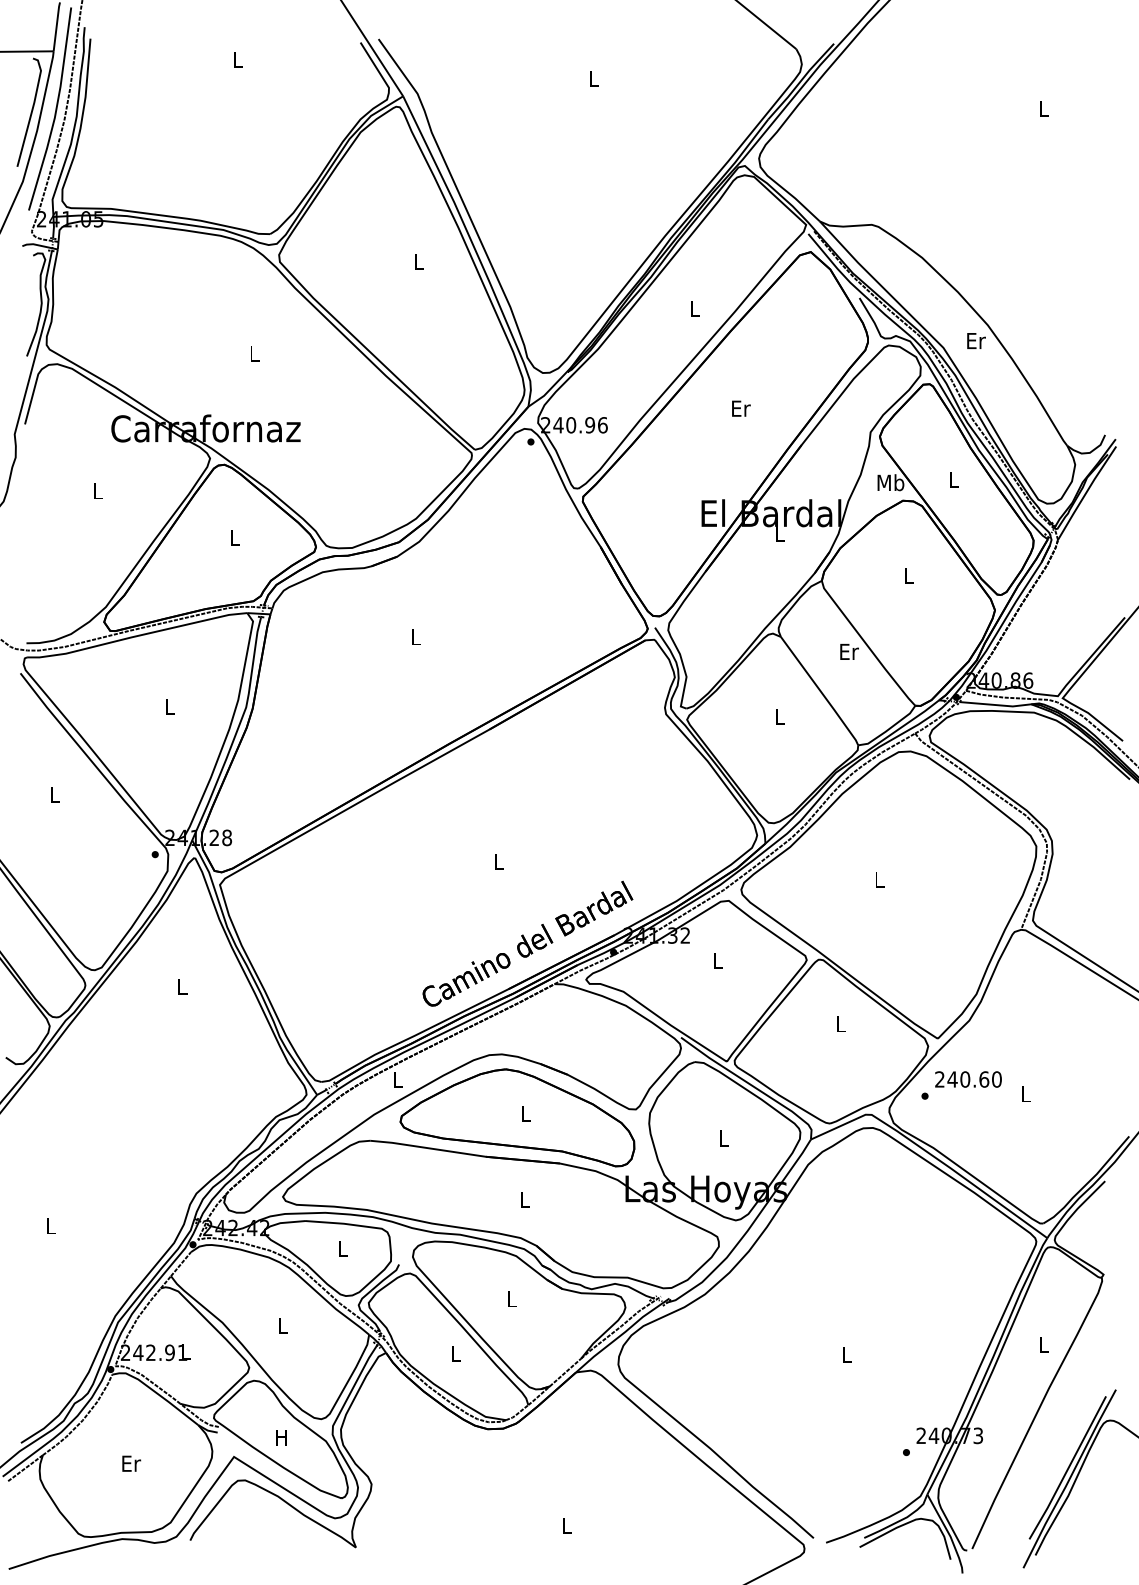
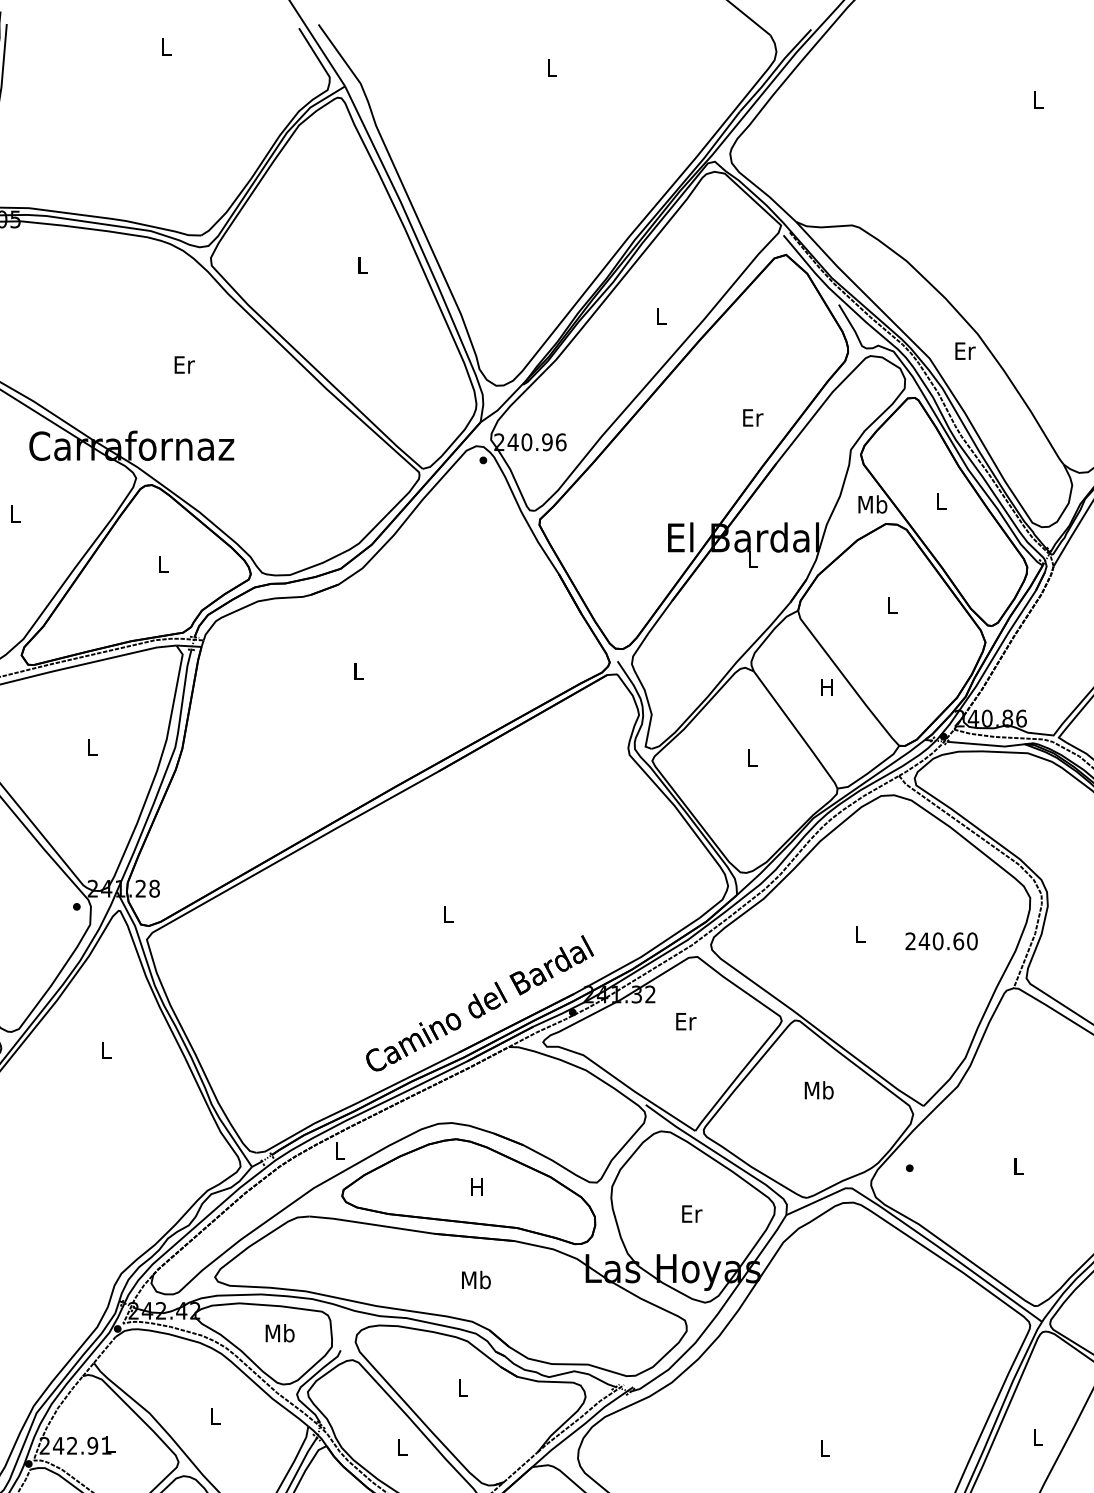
text: (254, 353) -> (184, 364), L -> Er
text: (741, 408) -> (753, 417), moved
text: (849, 651) -> (828, 687), Er -> H
text: (718, 960) -> (686, 1021), L -> Er
text: (841, 1023) -> (819, 1089), L -> Mb
text: (968, 1079) -> (941, 941), moved
text: (525, 1113) -> (477, 1186), L -> H
text: (723, 1138) -> (691, 1214), L -> Er
text: (524, 1199) -> (476, 1280), L -> Mb
text: (342, 1248) -> (279, 1333), L -> Mb

